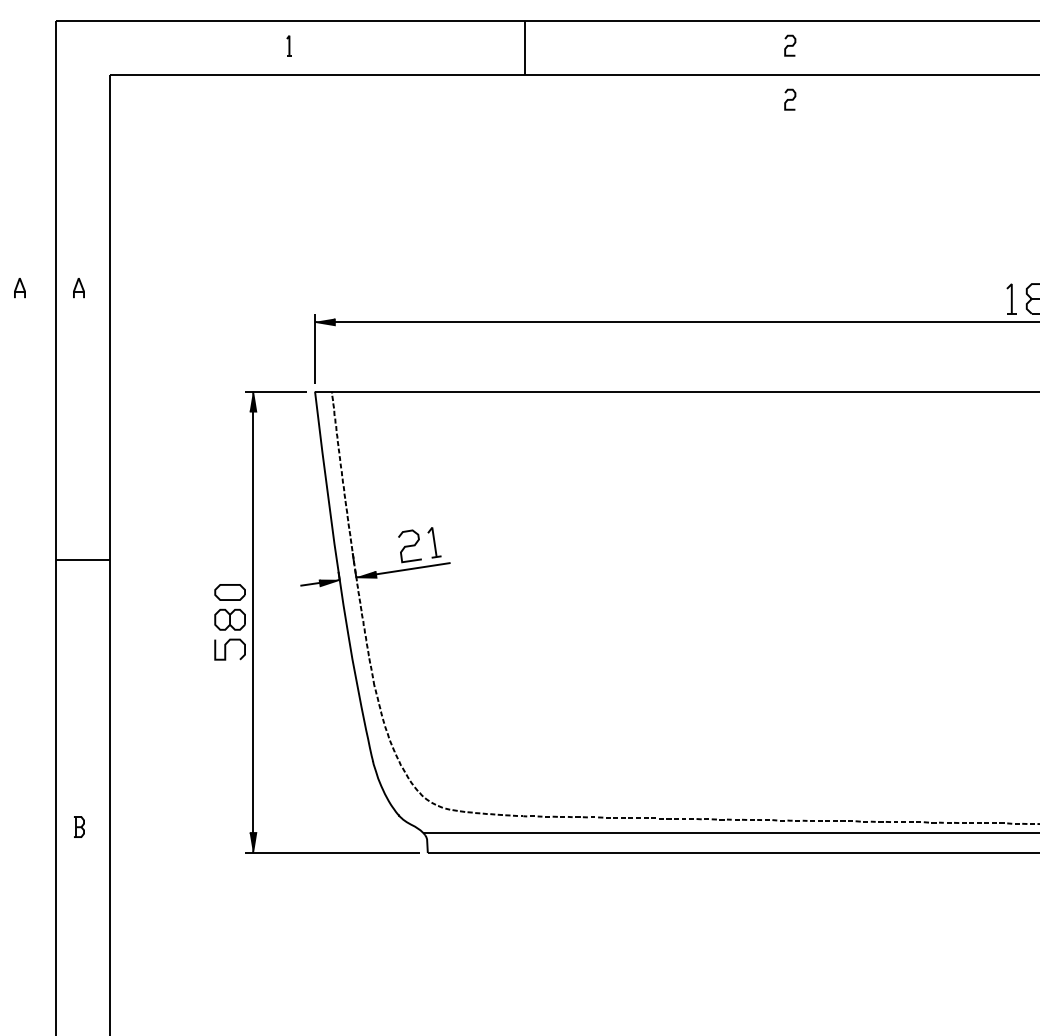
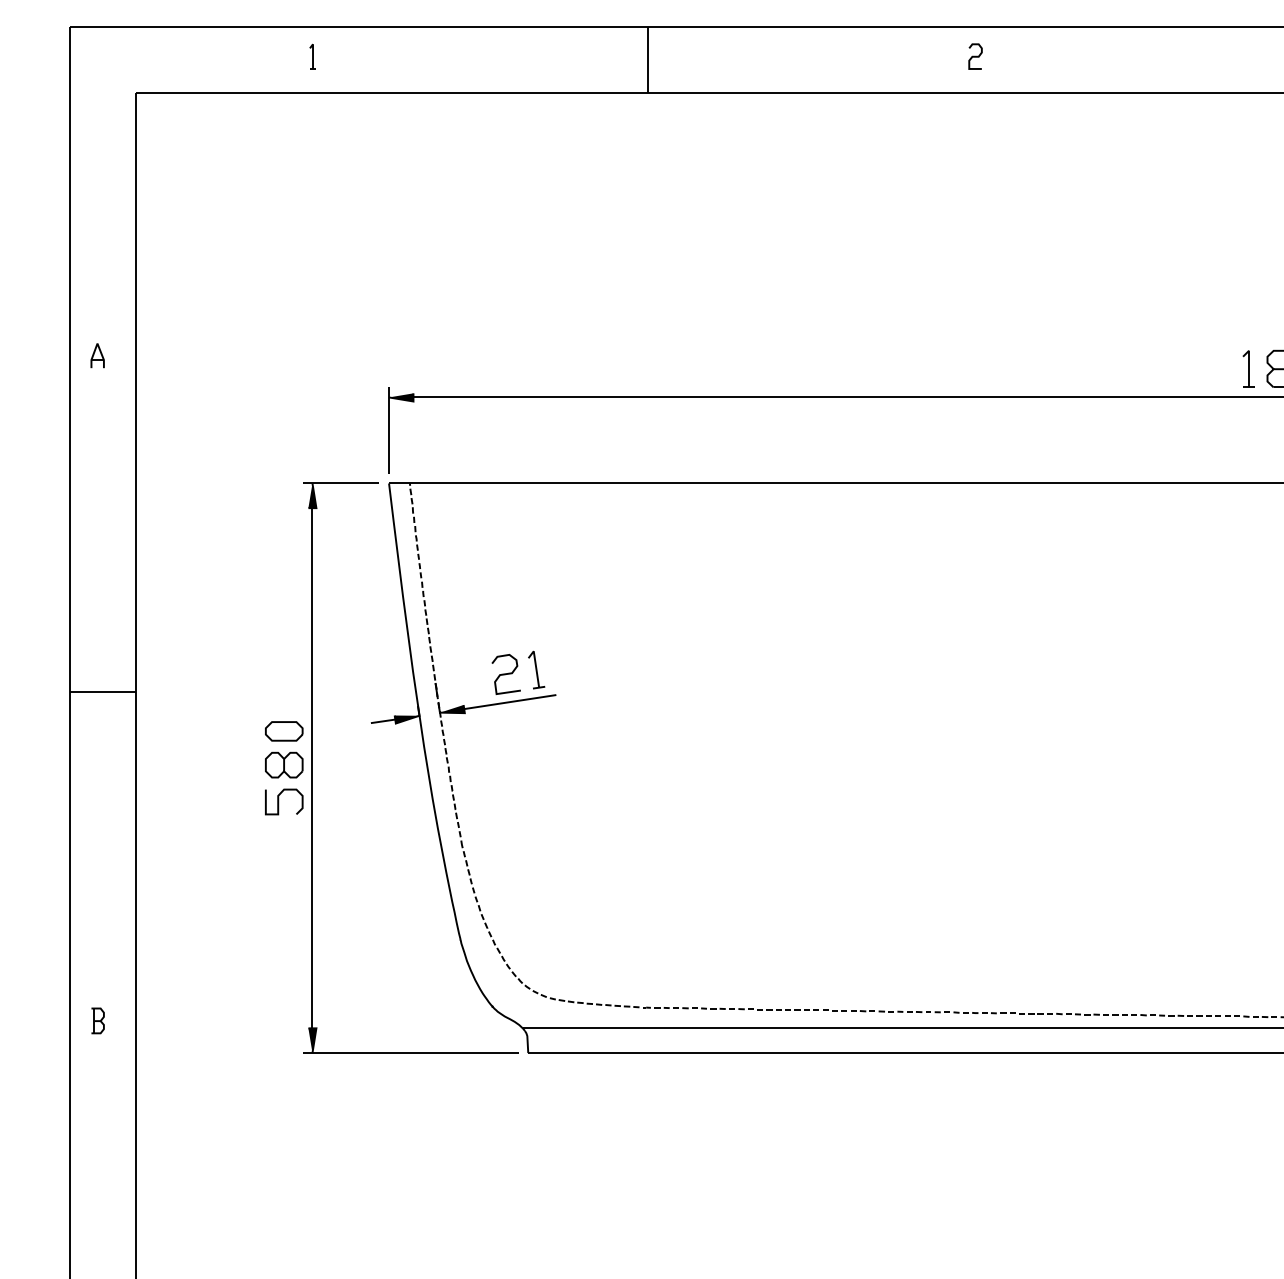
line: (288, 45) -> (311, 56), moved
curve: (790, 99) -> (975, 122), removed
part: (19, 288) -> (24, 356), removed

